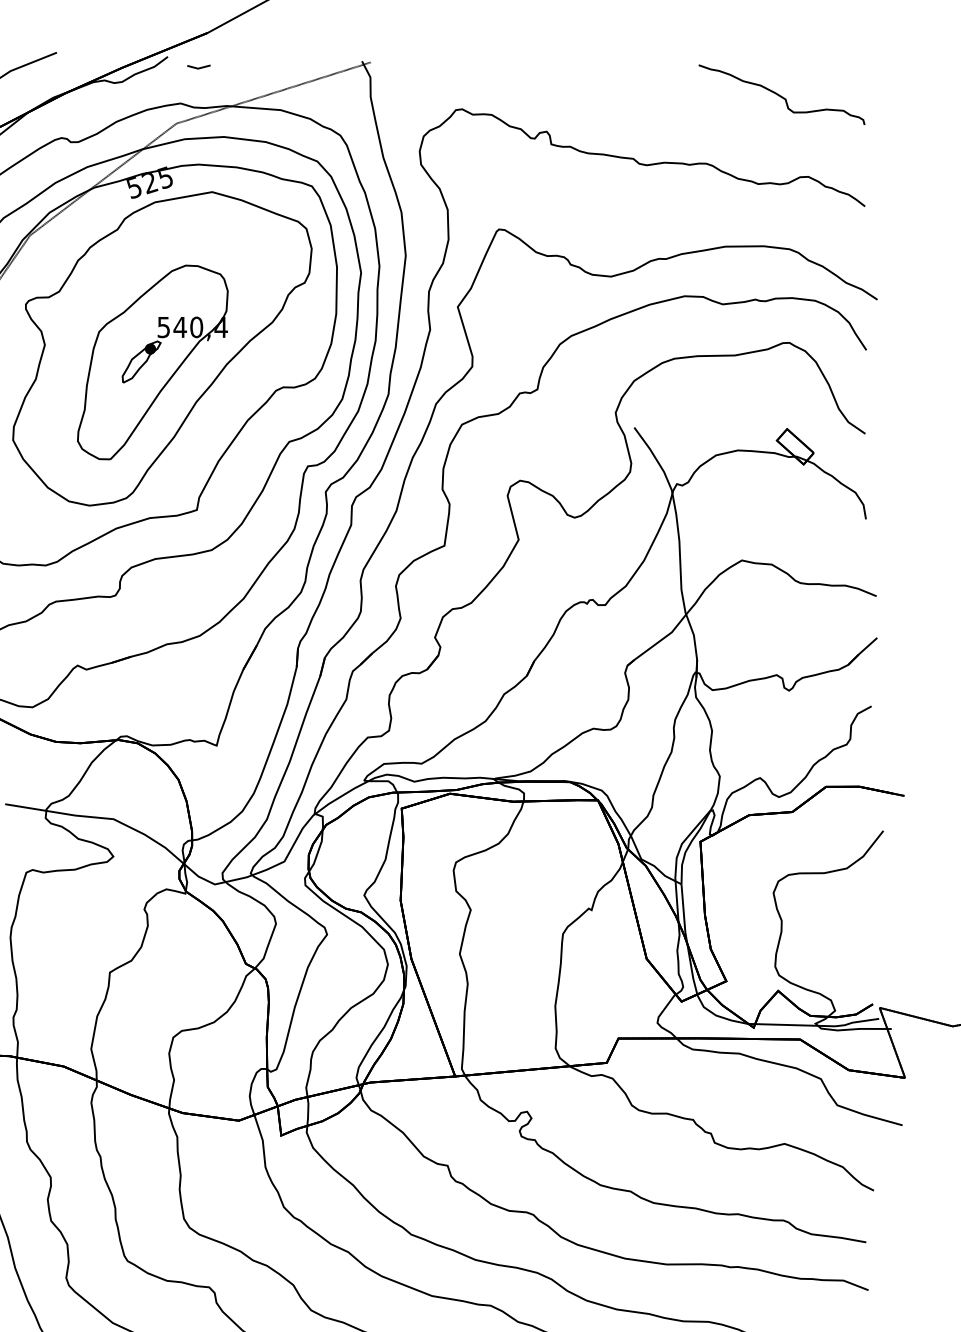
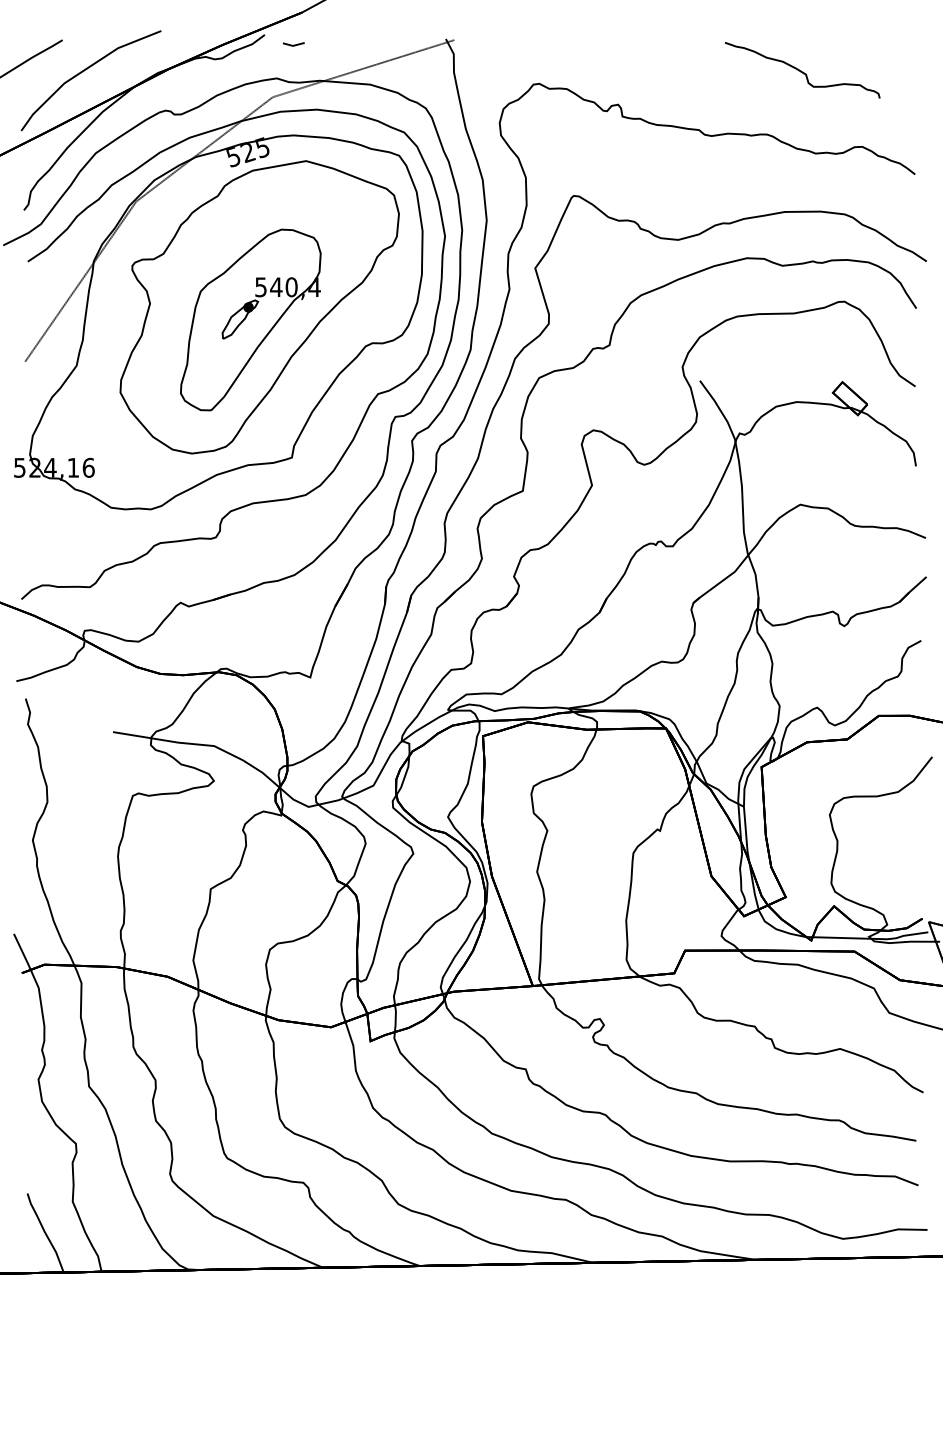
curve: (780, 94) -> (801, 70), moved

